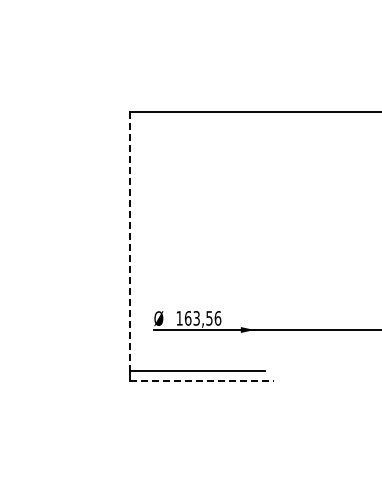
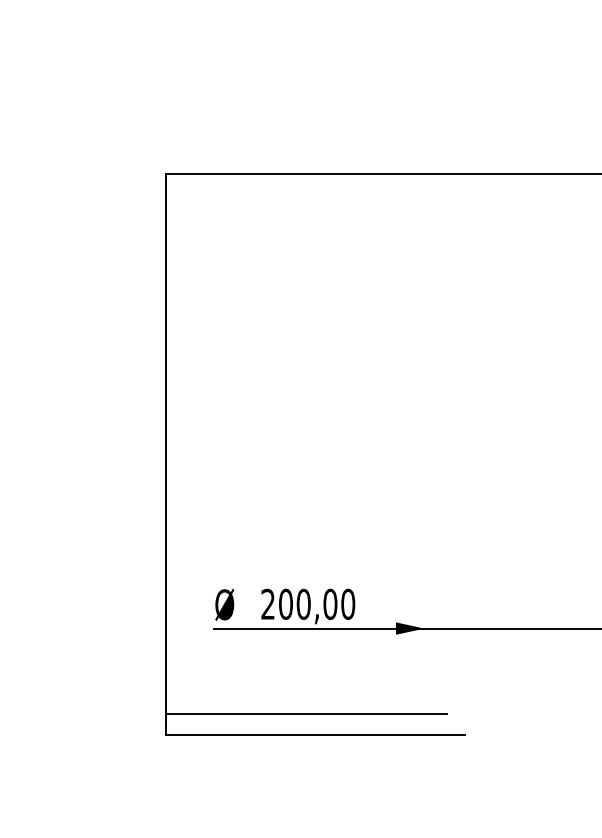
line: (130, 242) -> (165, 445), dashed -> solid
text: (198, 318) -> (307, 604), 163,56 -> 200,00
line: (202, 380) -> (315, 734), dashed -> solid

